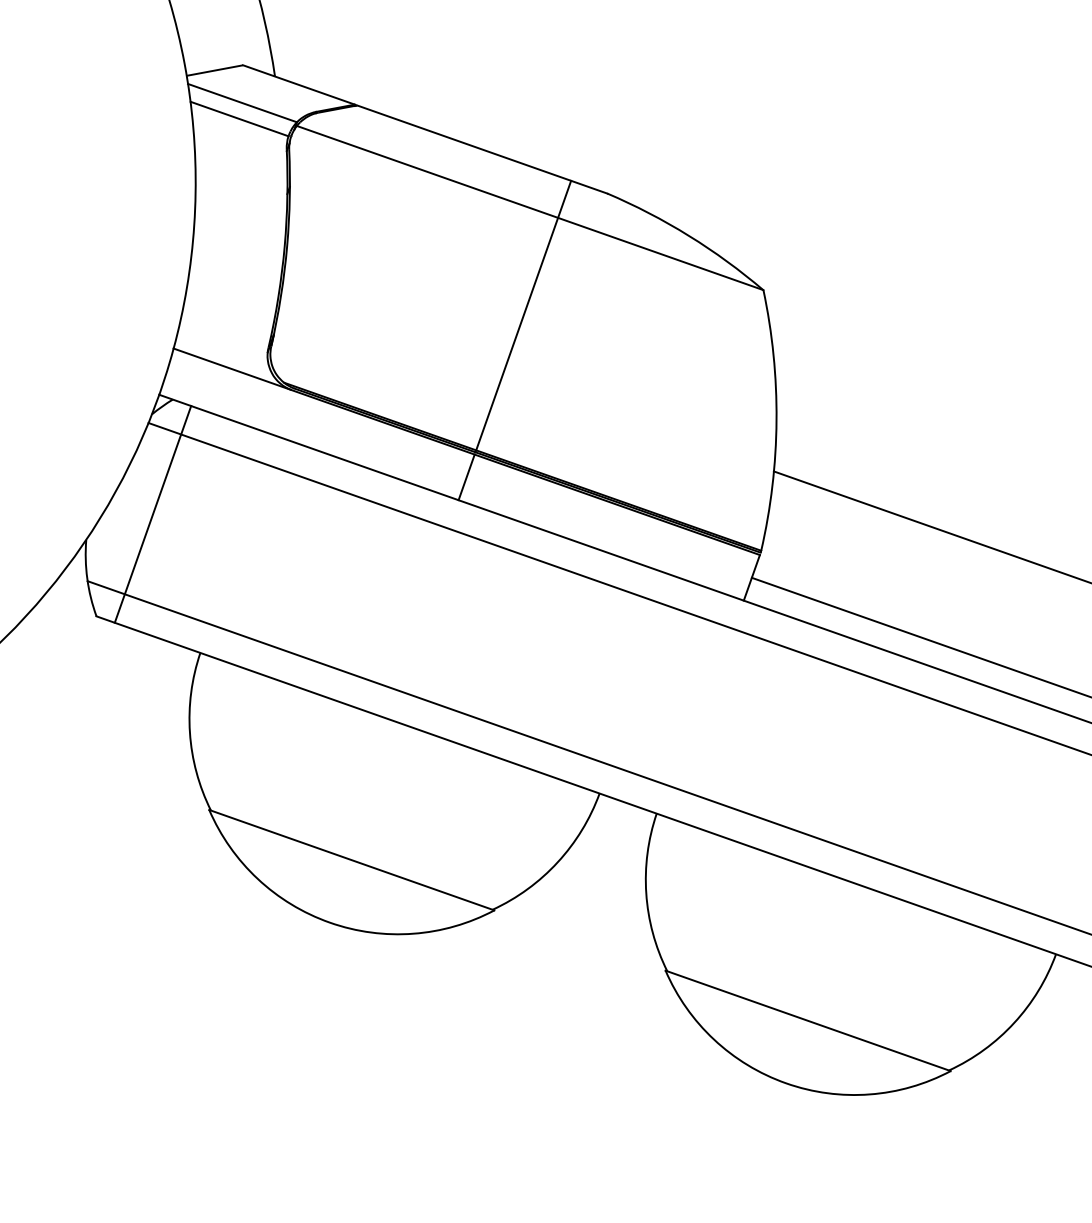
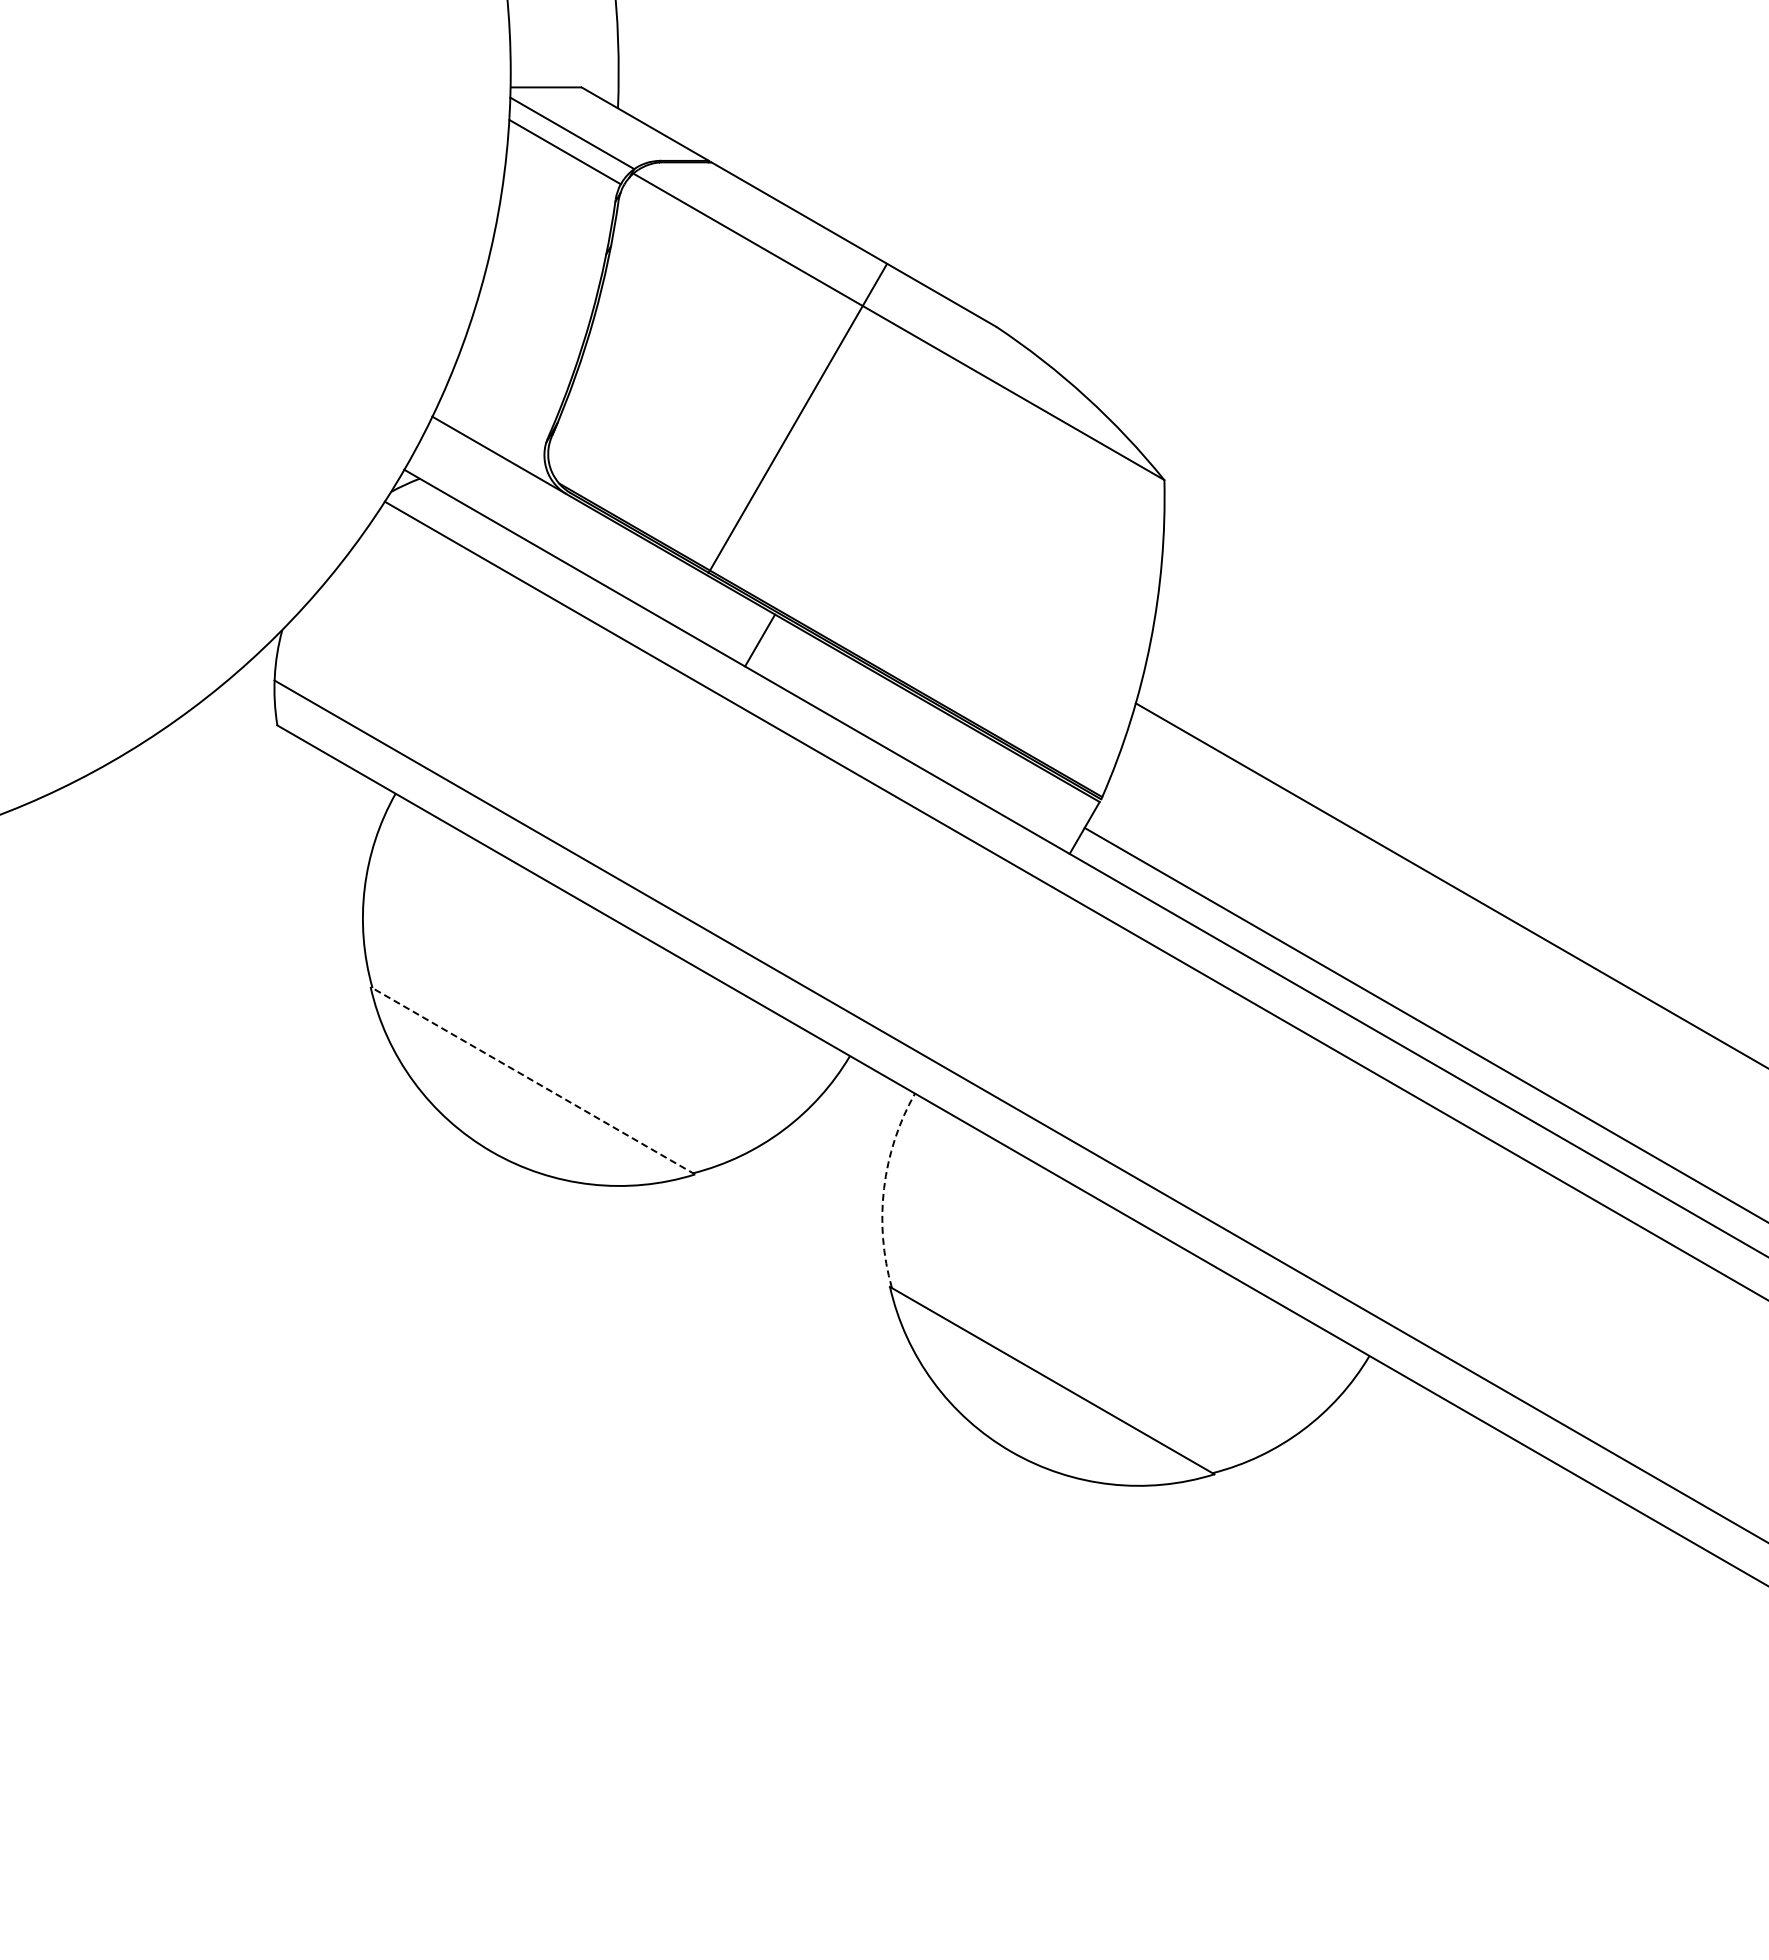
line: (523, 316) -> (797, 418), moved
line: (152, 513) -> (369, 613), removed
line: (351, 860) -> (532, 1080), solid -> dashed
arc: (646, 893) -> (884, 1188), solid -> dashed

